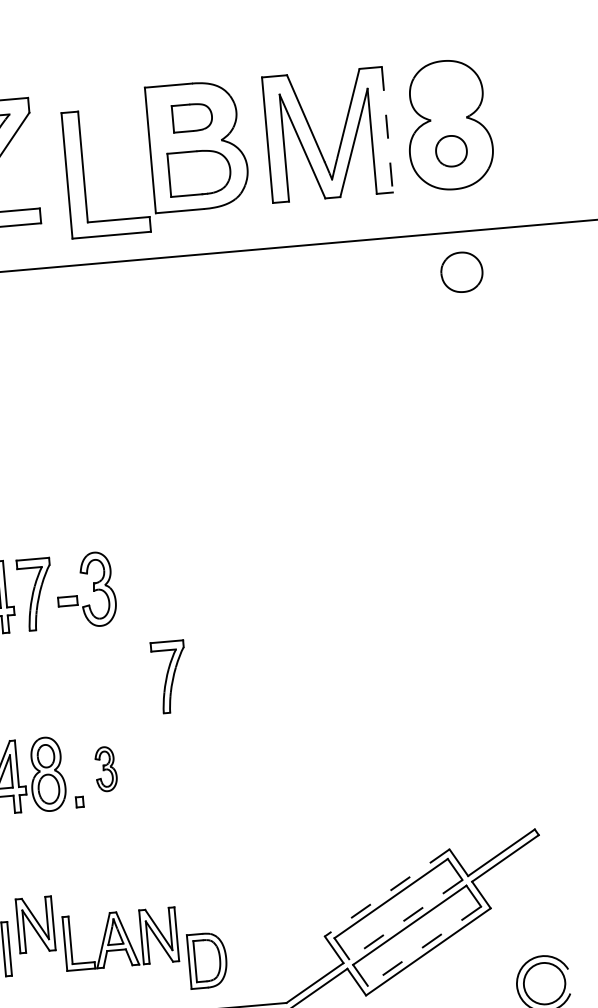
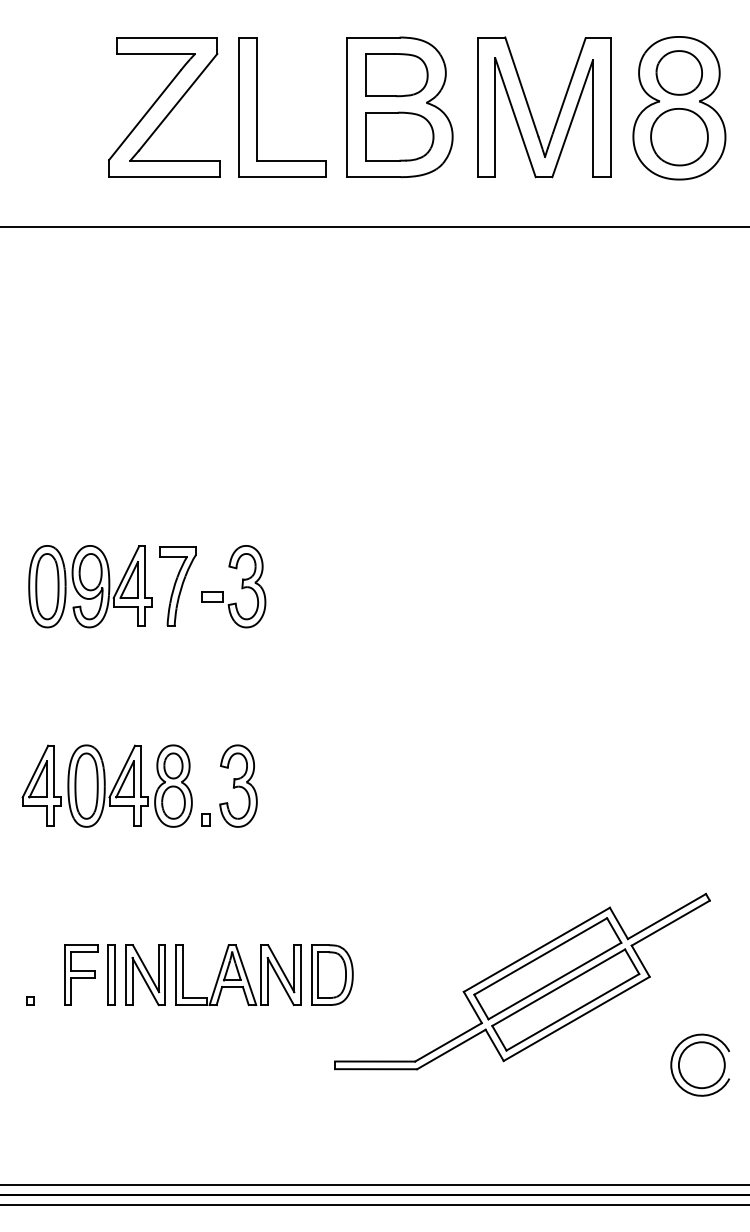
part: (192, 117) -> (396, 75), size x1.43
line: (387, 129) -> (610, 107), dashed -> solid
part: (451, 151) -> (679, 137), size x1.67
part: (83, 174) -> (257, 107), moved
part: (461, 271) -> (678, 72), moved
part: (169, 677) -> (317, 690), removed
part: (106, 768) -> (238, 785), size x1.67
line: (386, 893) -> (536, 950), dashed -> solid
line: (405, 920) -> (554, 981), dashed -> solid
part: (35, 925) -> (145, 975), moved
line: (424, 946) -> (572, 1012), dashed -> solid
part: (207, 959) -> (332, 974), moved

